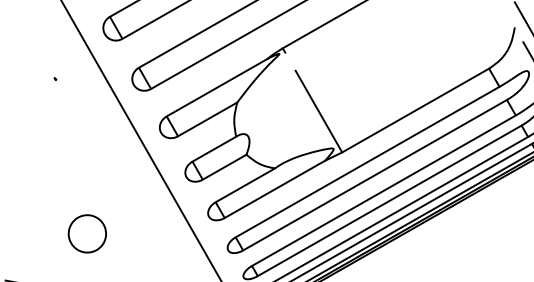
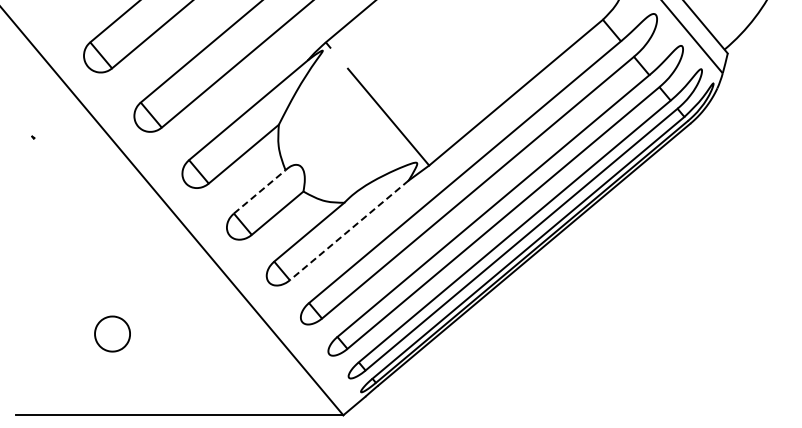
line: (214, 148) -> (259, 191), solid -> dashed
line: (275, 189) -> (349, 230), solid -> dashed
part: (87, 233) -> (112, 333), size x0.7

